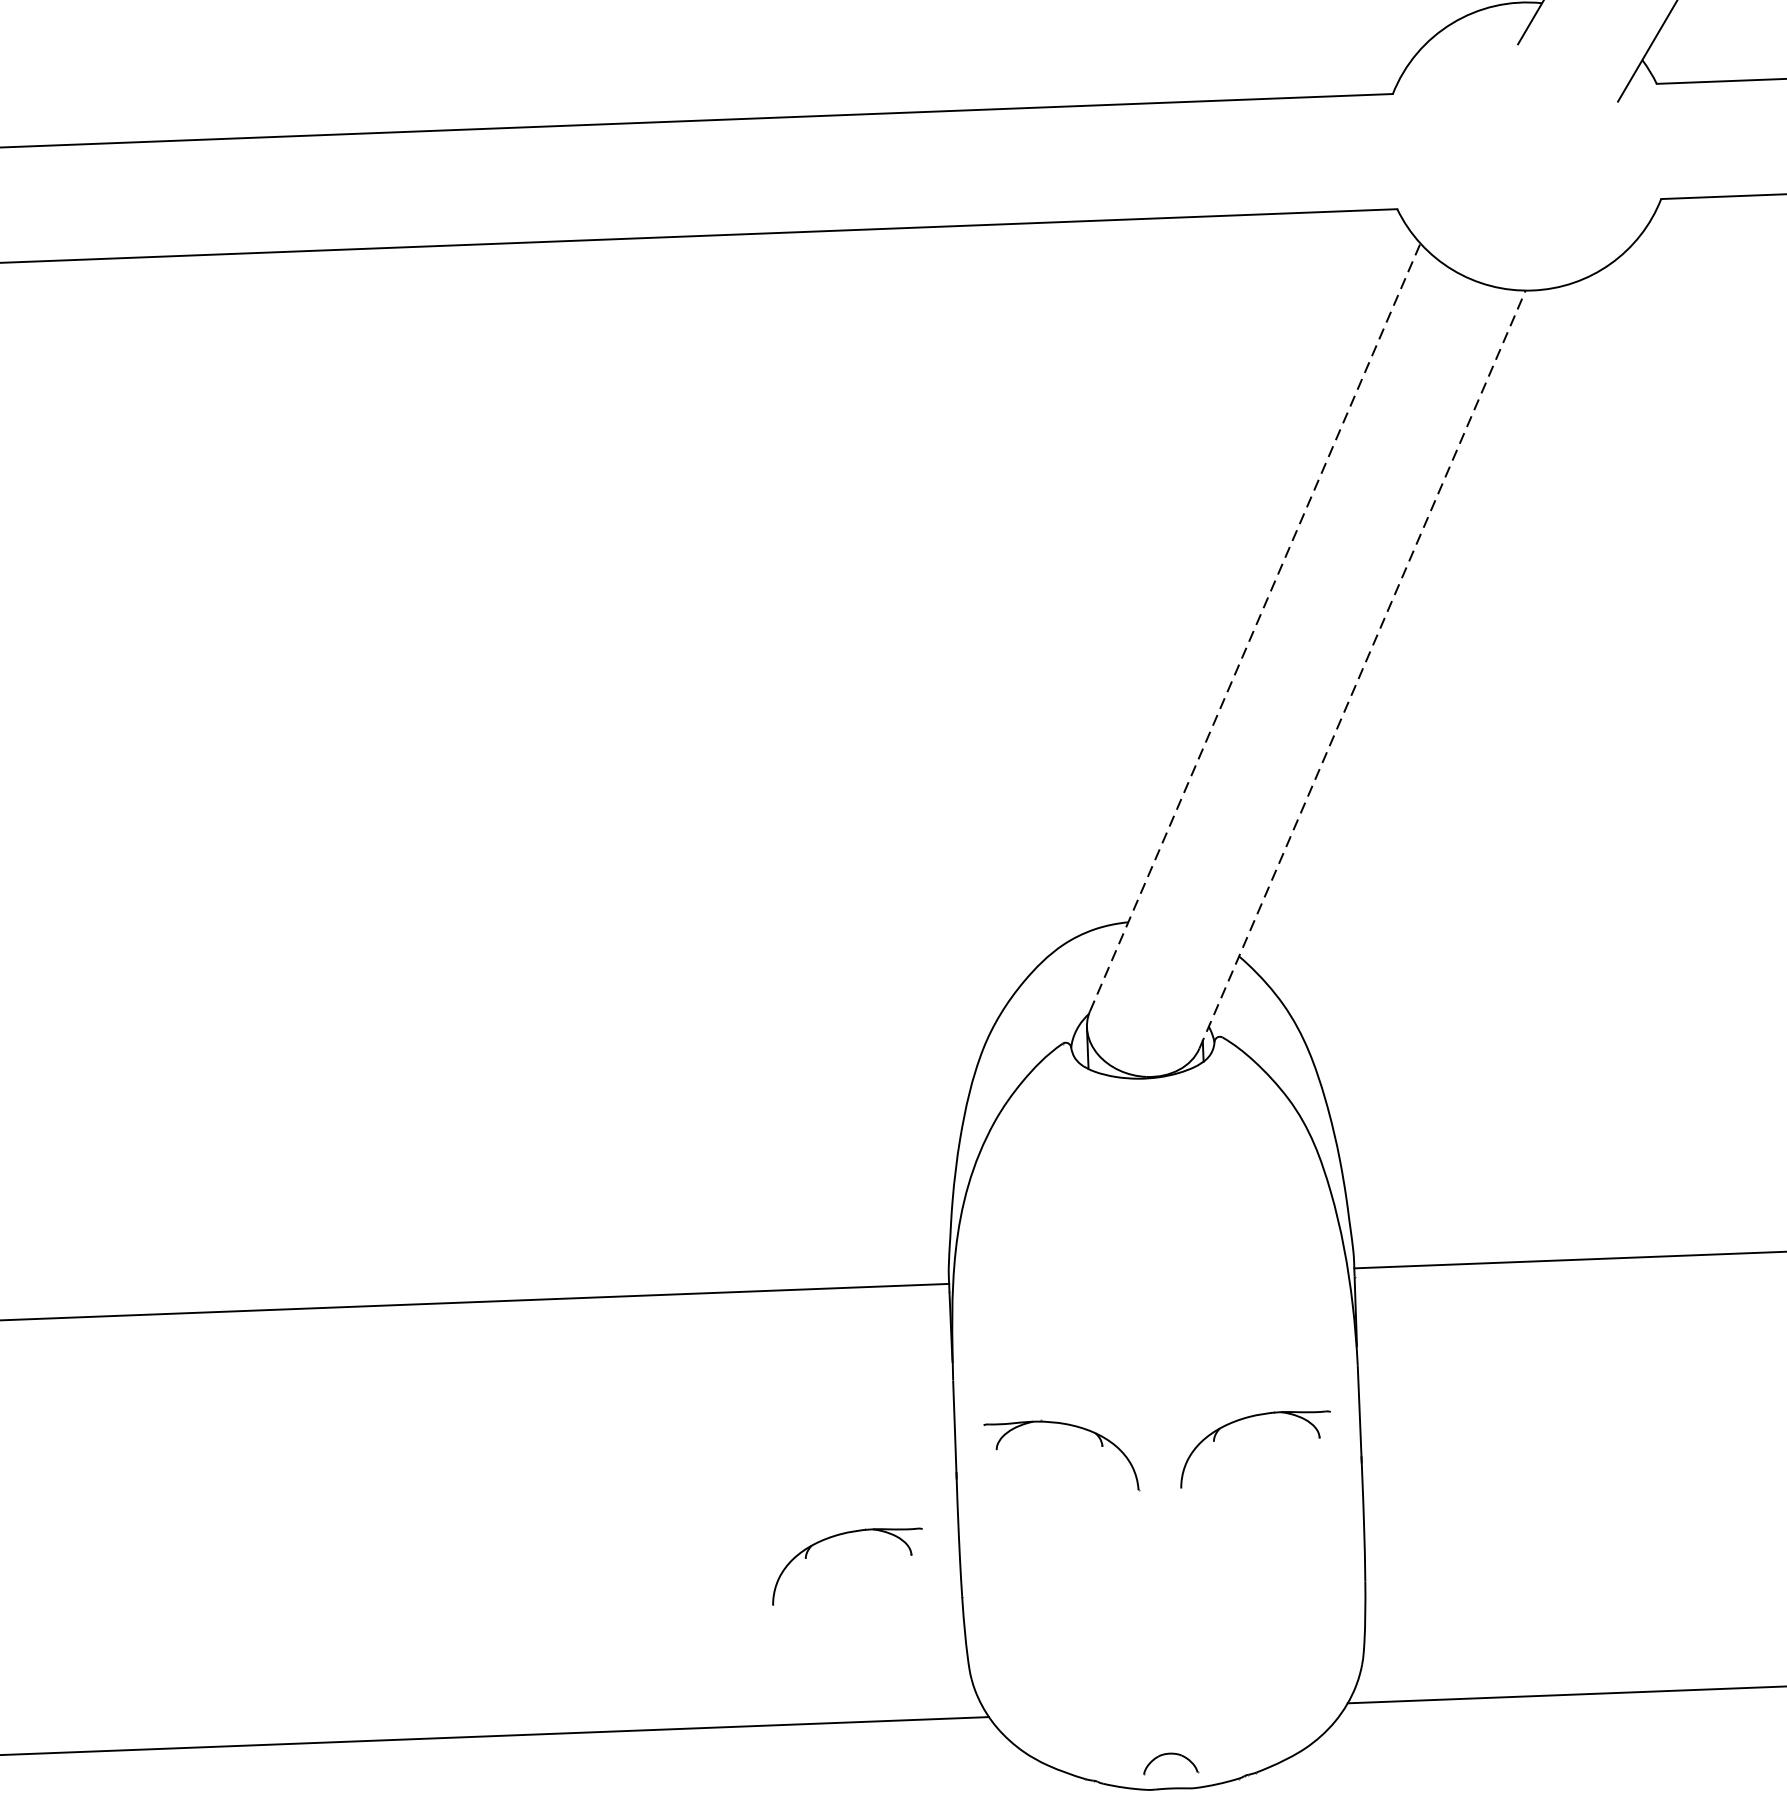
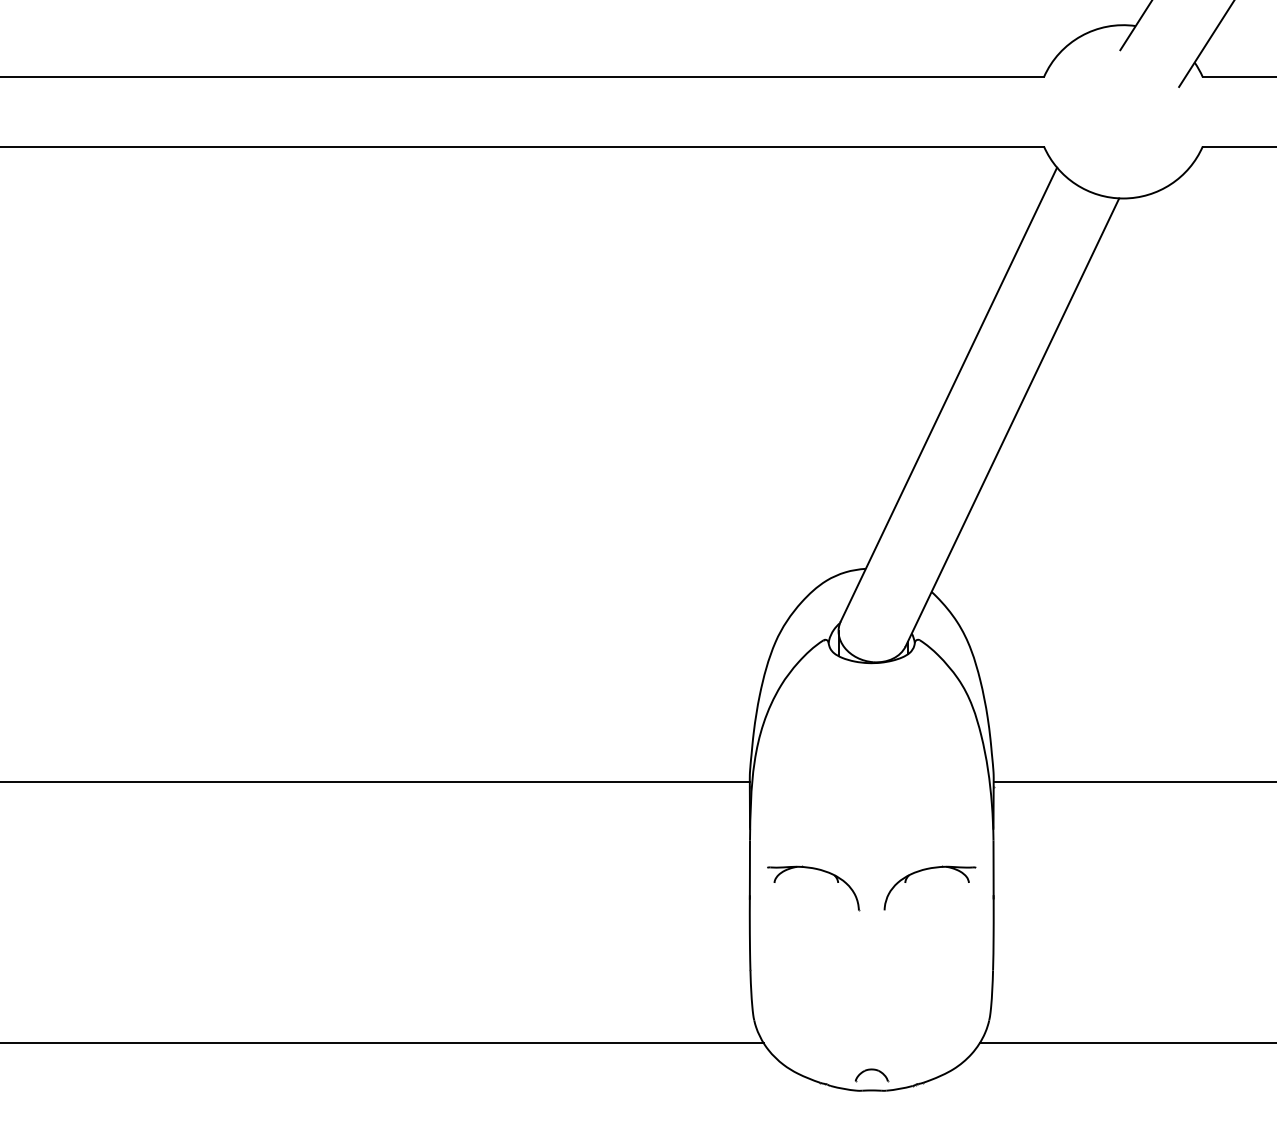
line: (1256, 627) -> (949, 394), dashed -> solid
line: (1362, 668) -> (1012, 421), dashed -> solid
part: (838, 1536) -> (677, 931), removed

